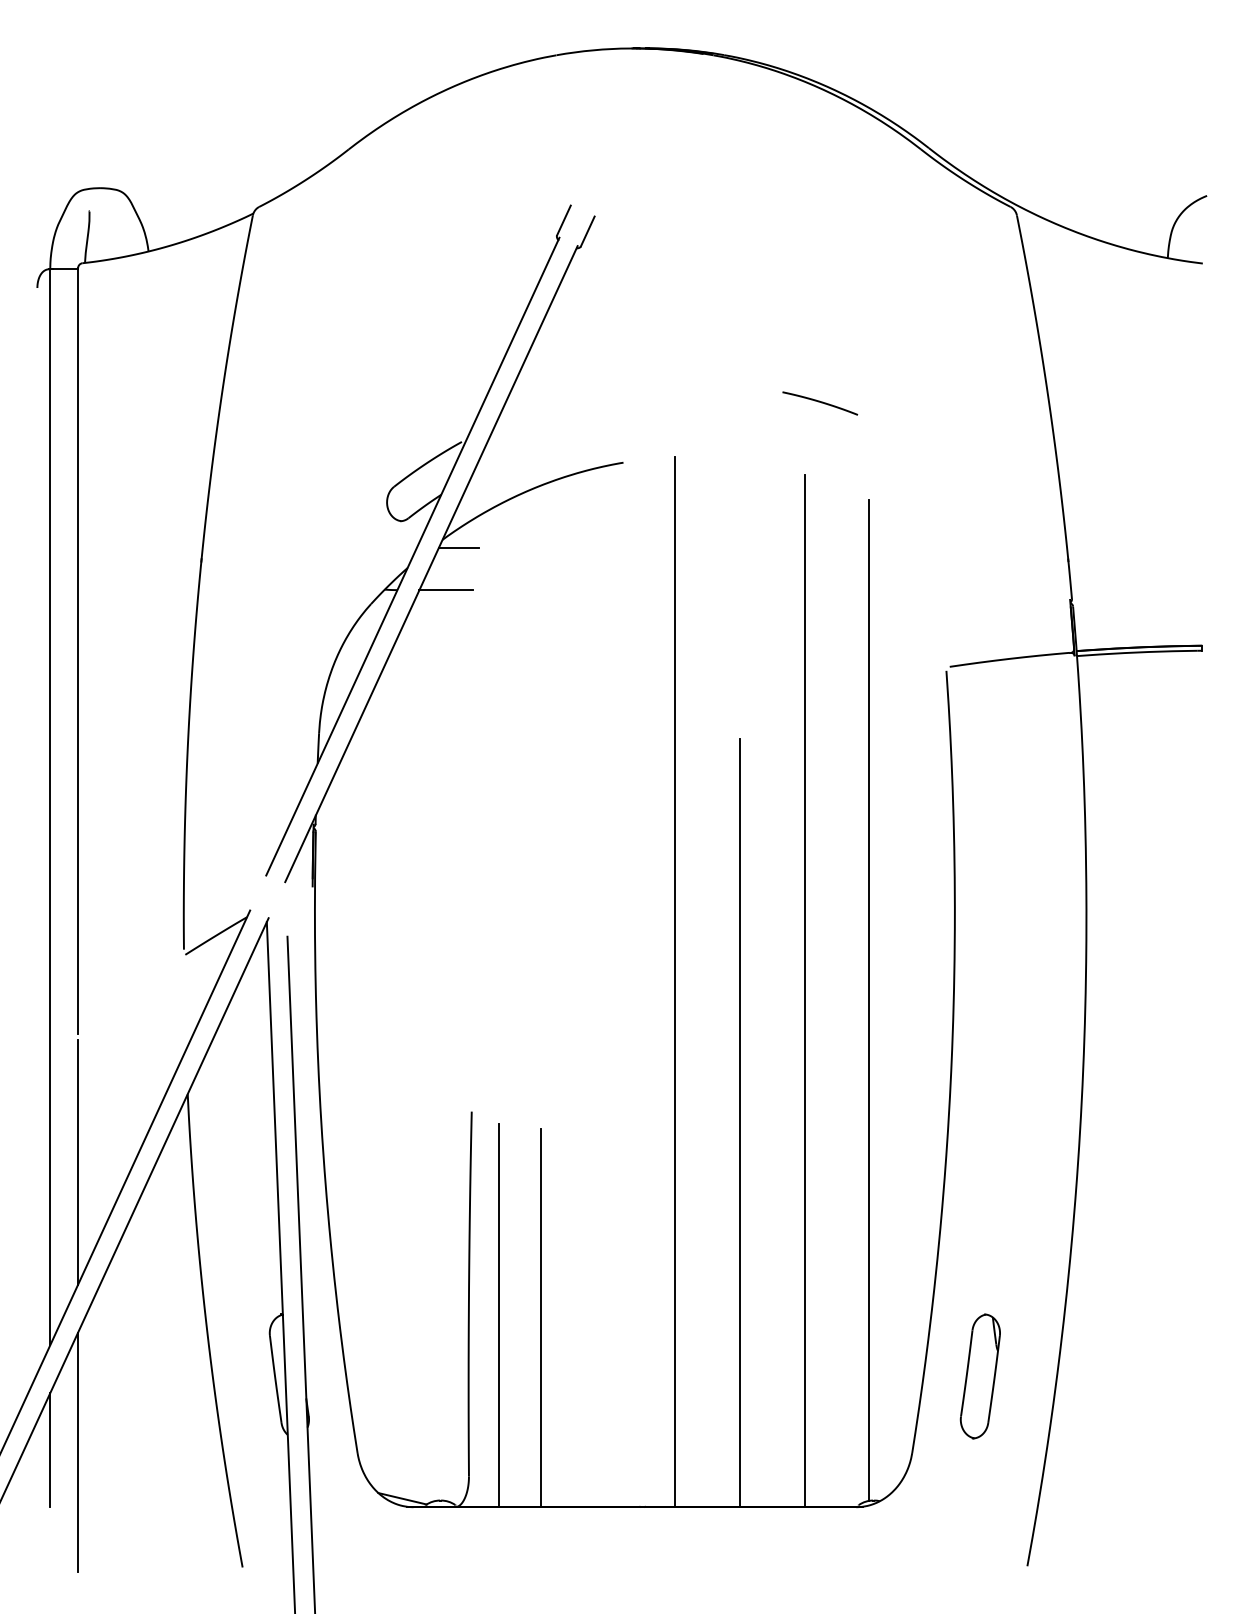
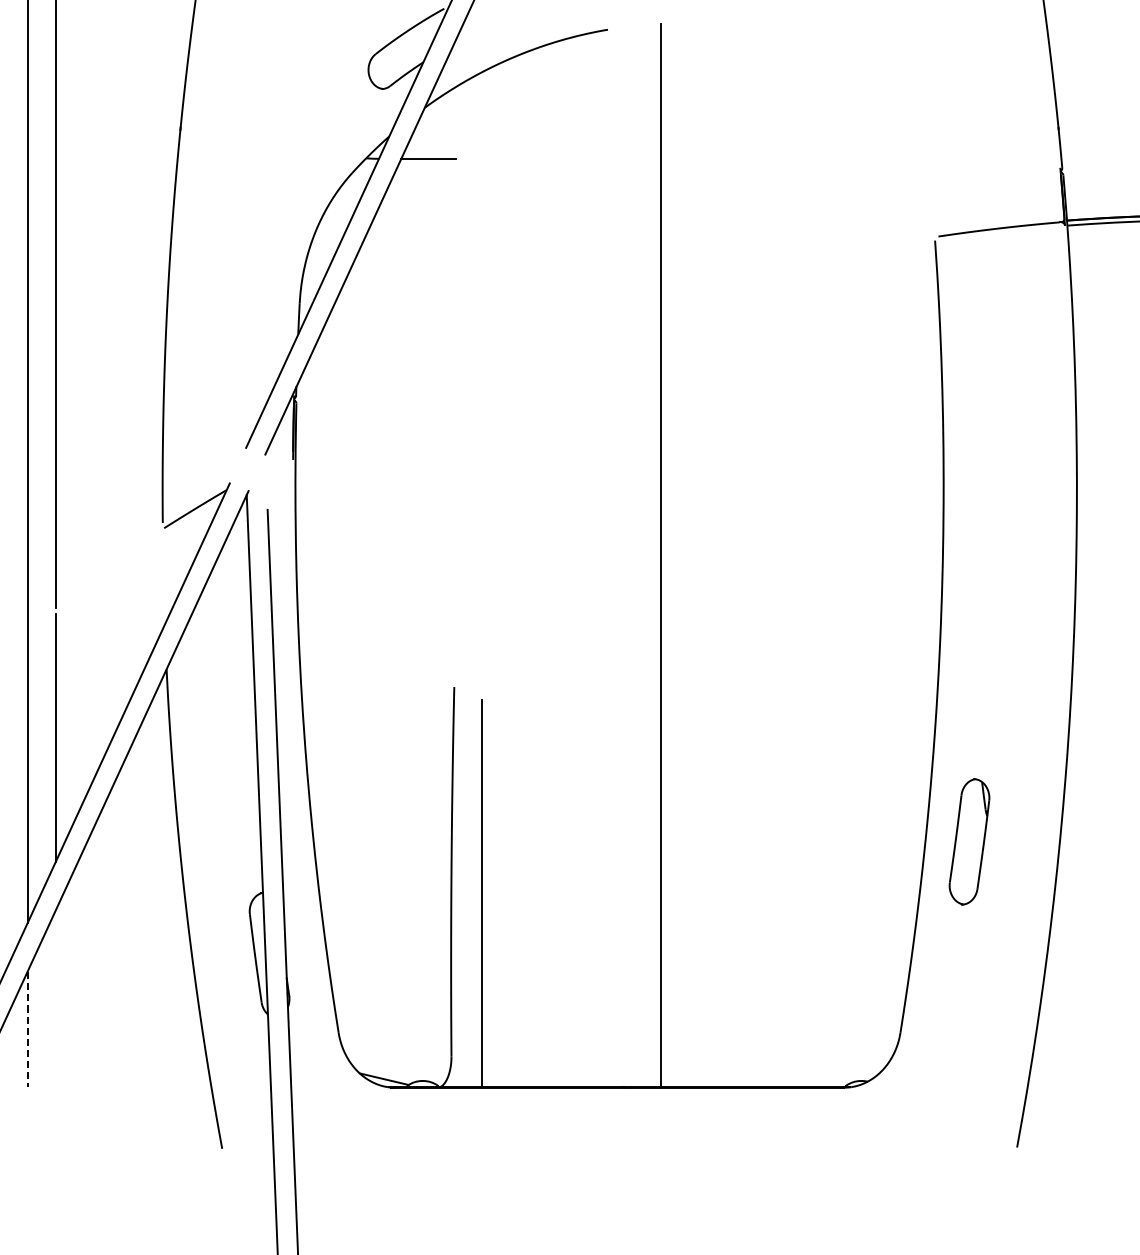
line: (458, 548) -> (440, 116), removed
line: (804, 990) -> (791, 564), removed
line: (869, 1000) -> (857, 574), removed
line: (740, 1122) -> (726, 698), removed
line: (541, 1317) -> (524, 895), removed
part: (979, 1376) -> (968, 841), moved
line: (50, 1449) -> (27, 1029), solid -> dashed
line: (78, 1452) -> (55, 1032), removed

